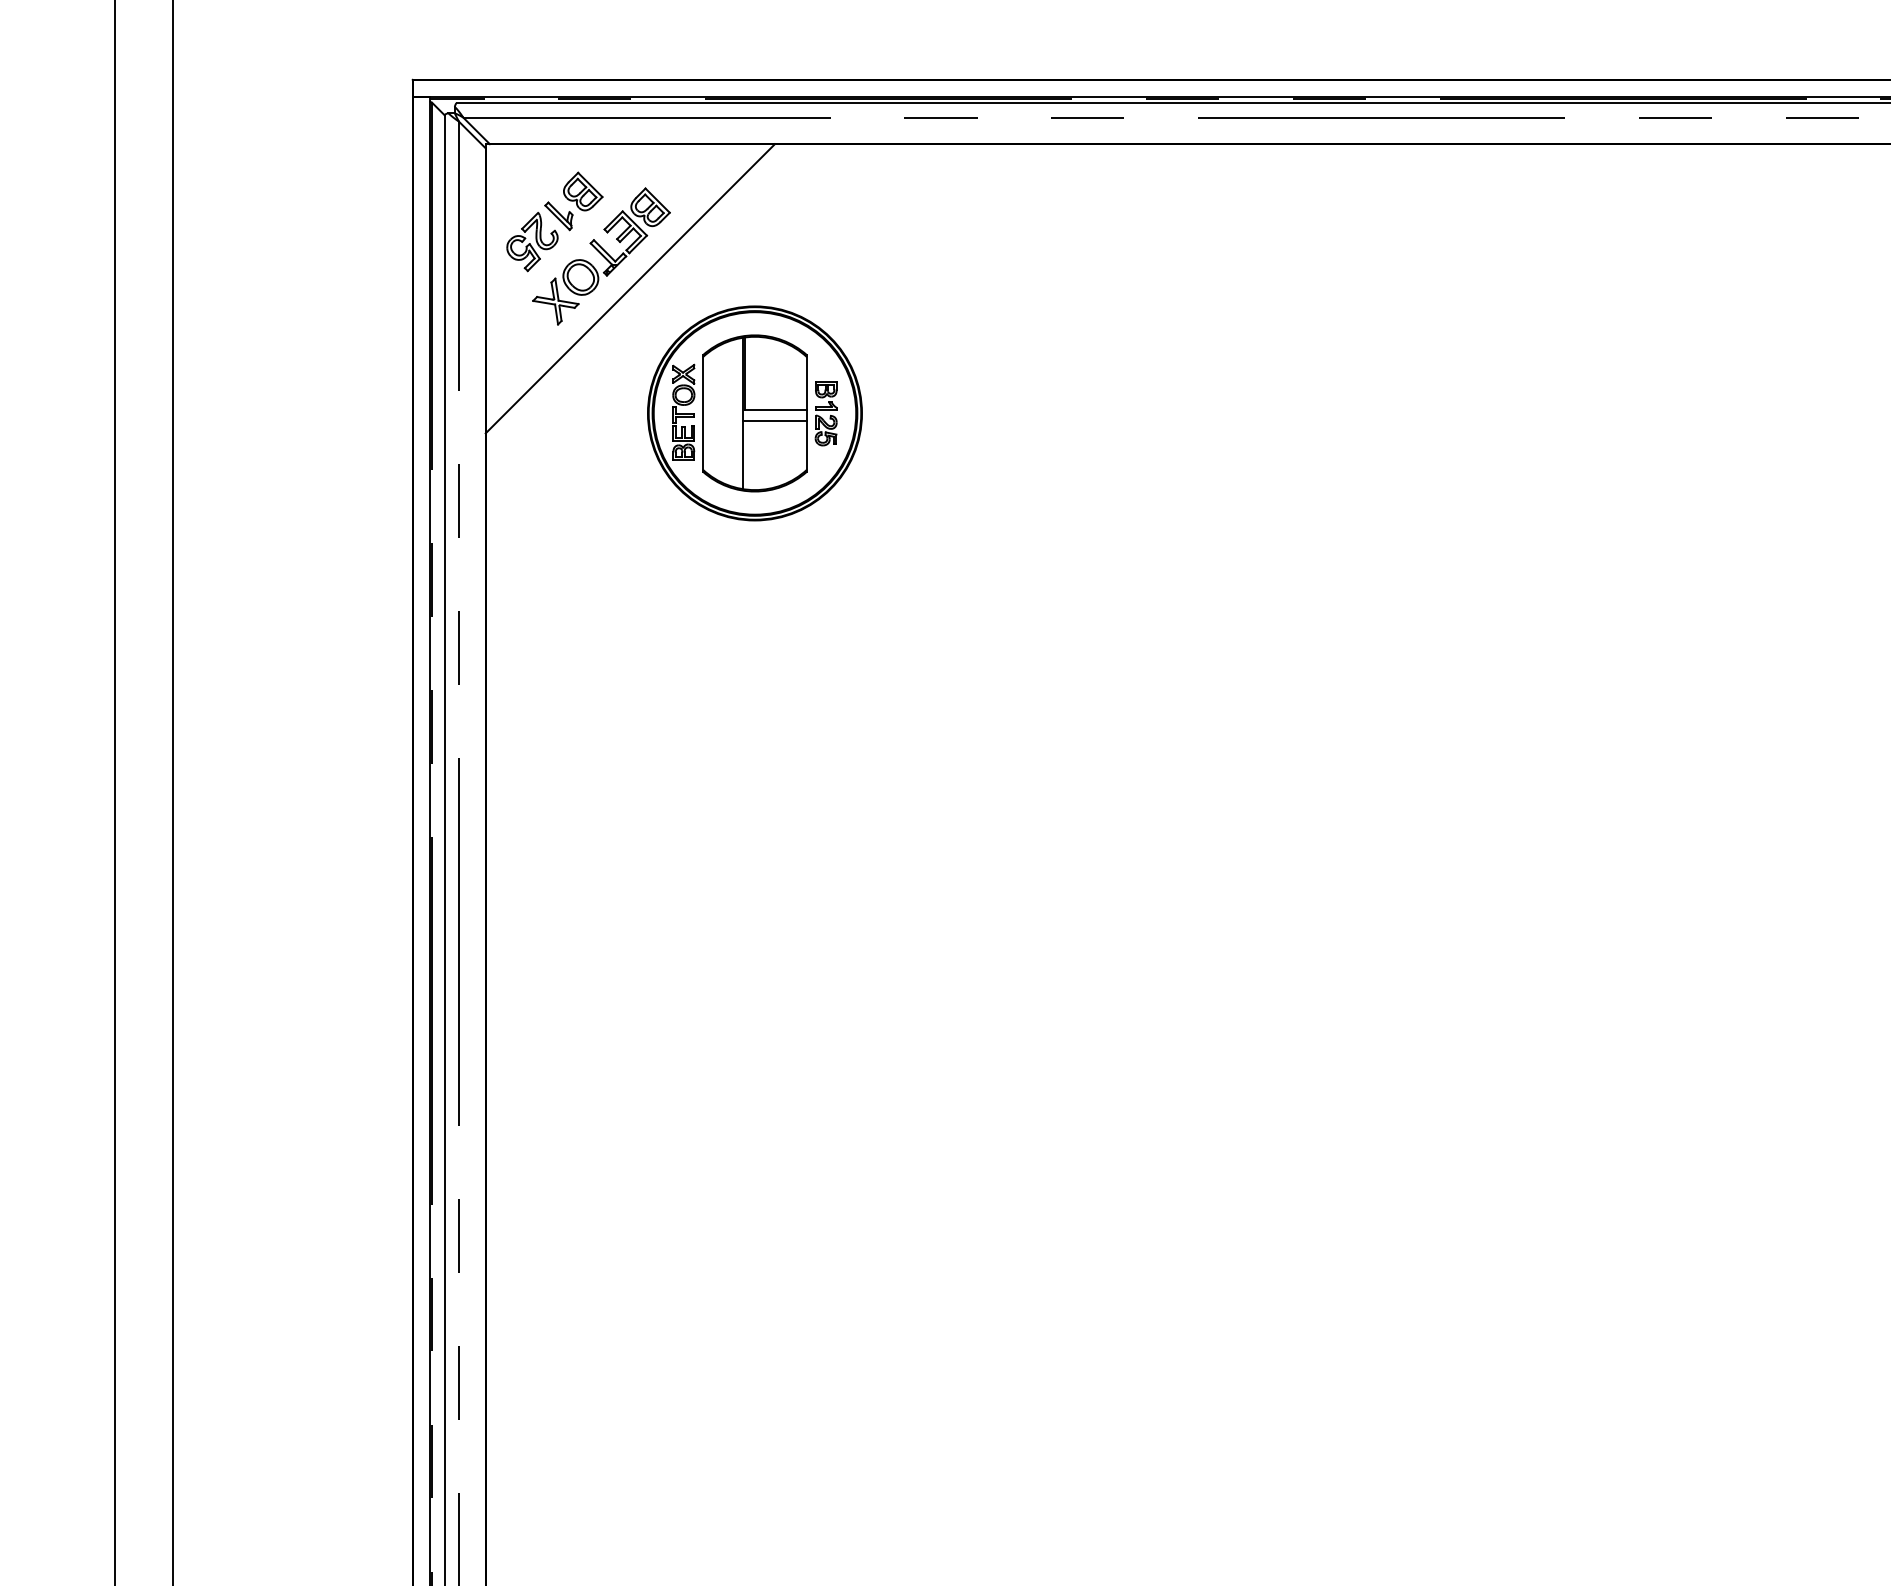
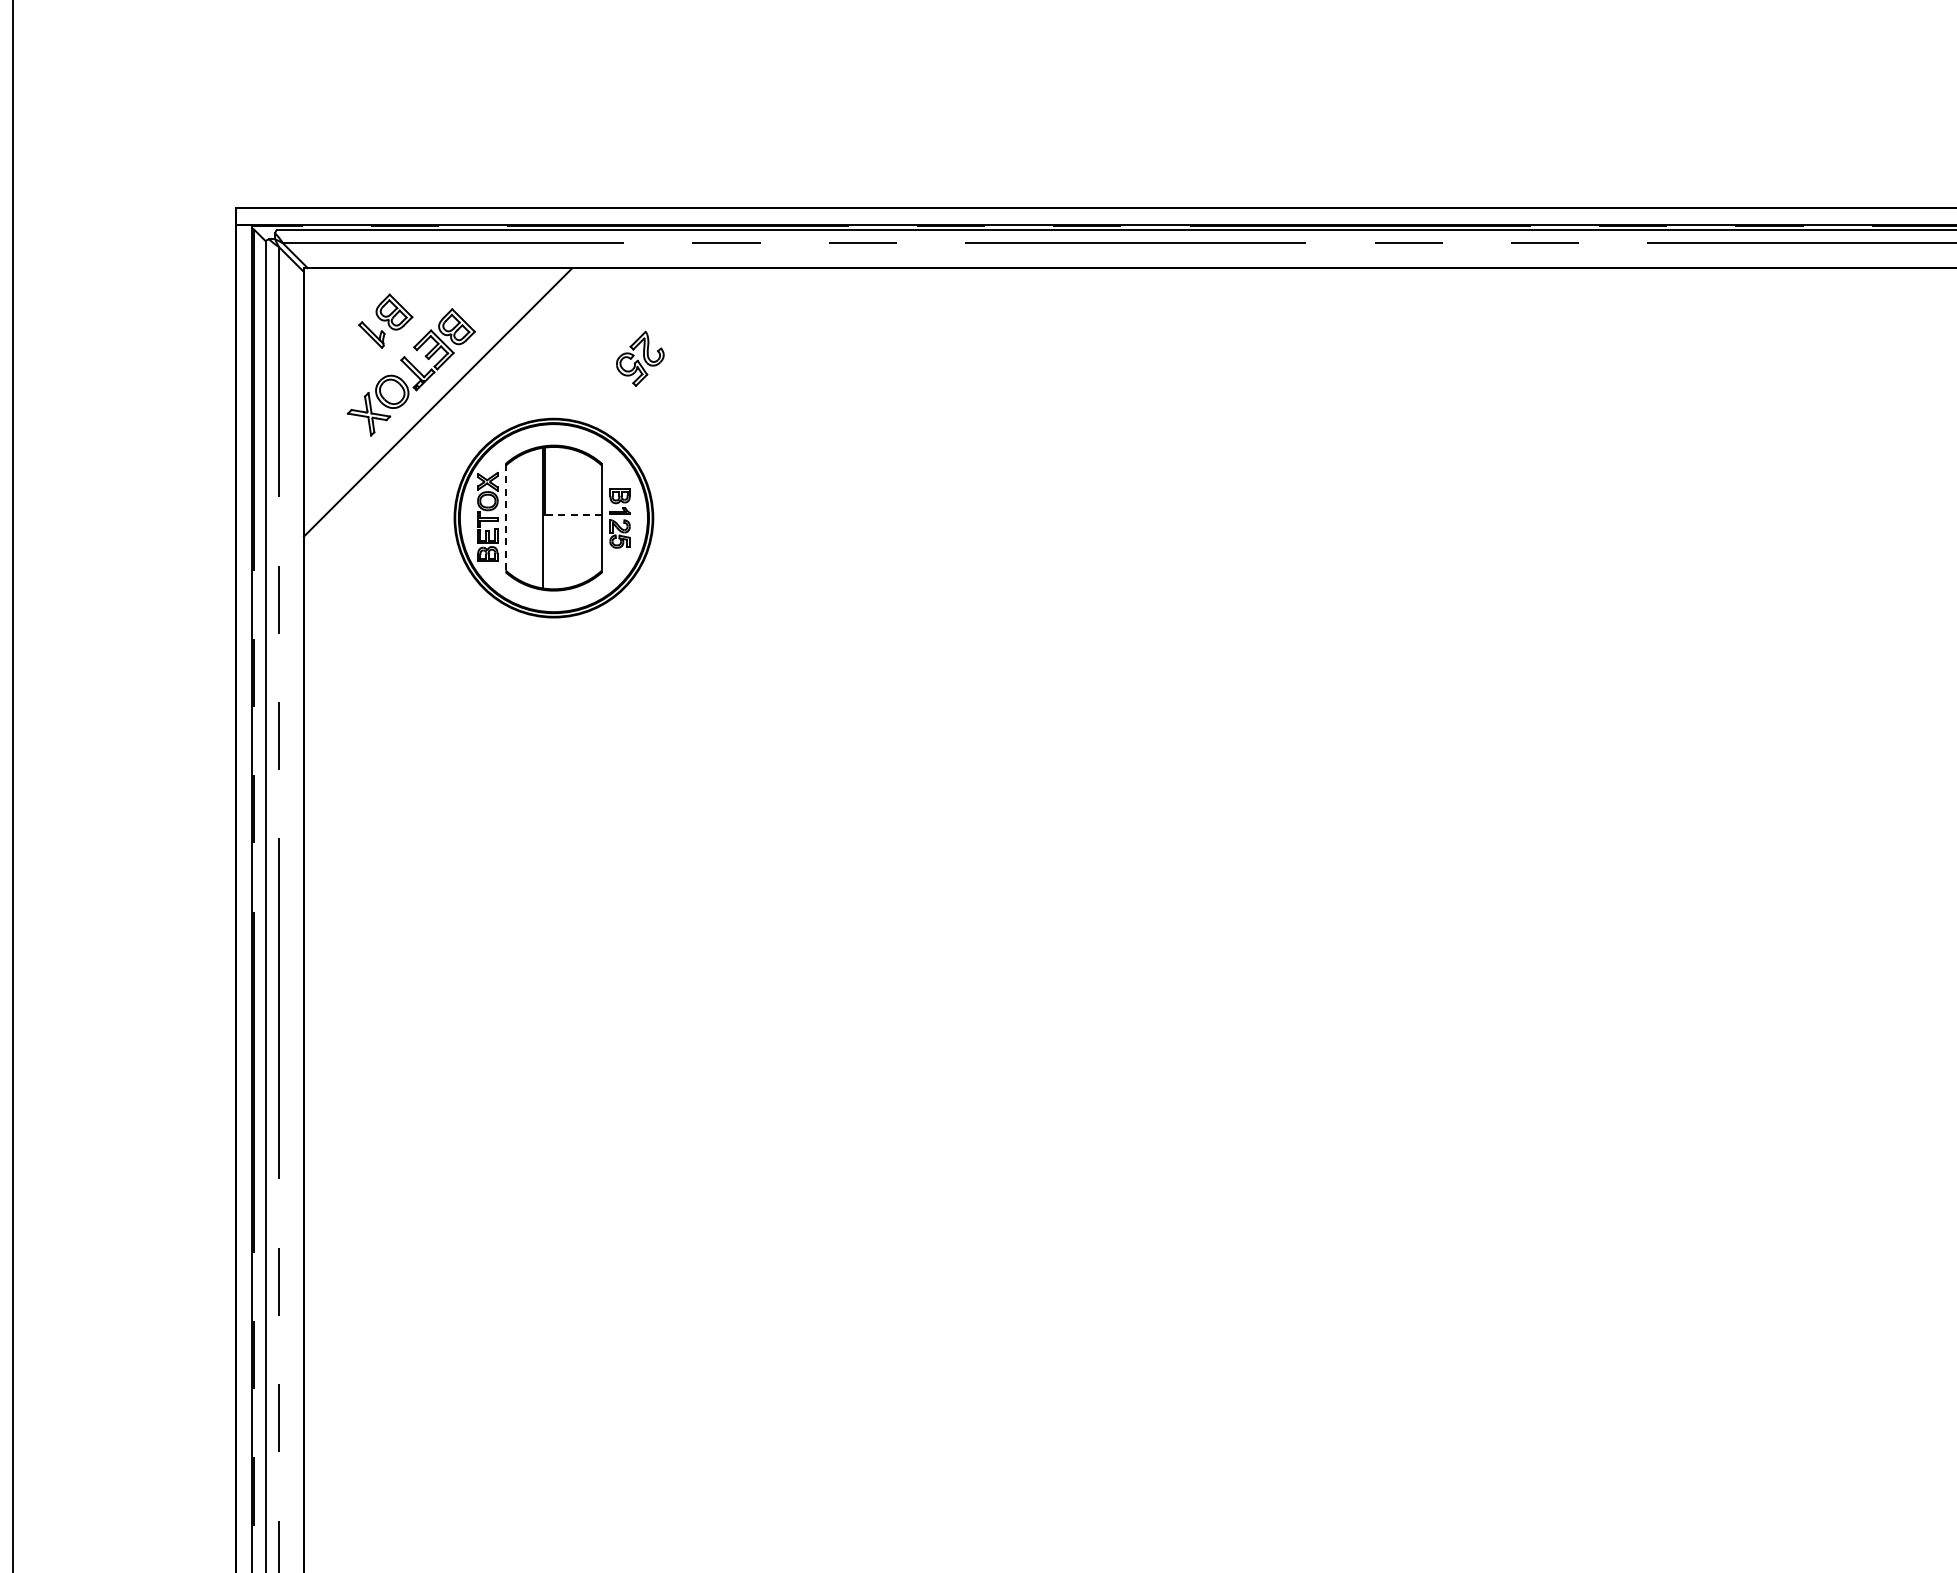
part: (532, 241) -> (640, 358), moved
line: (776, 410) -> (573, 515), solid -> dashed
line: (702, 413) -> (505, 518), solid -> dashed
line: (774, 421) -> (572, 525), removed

